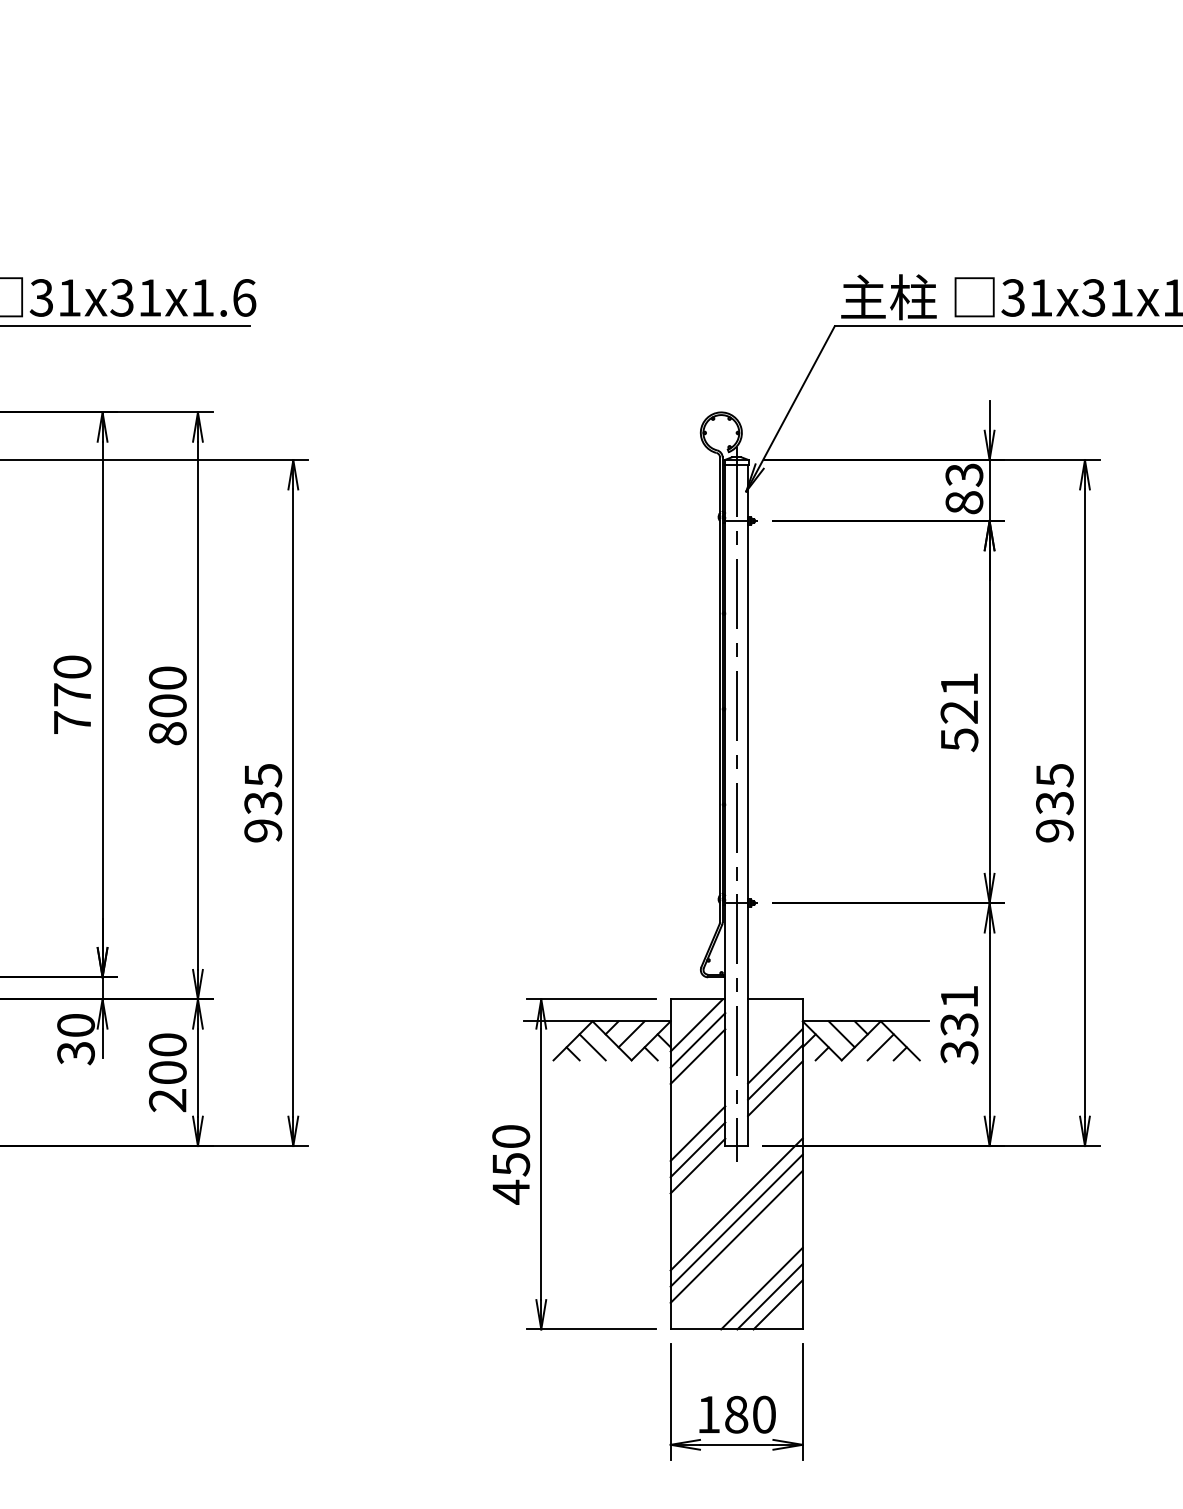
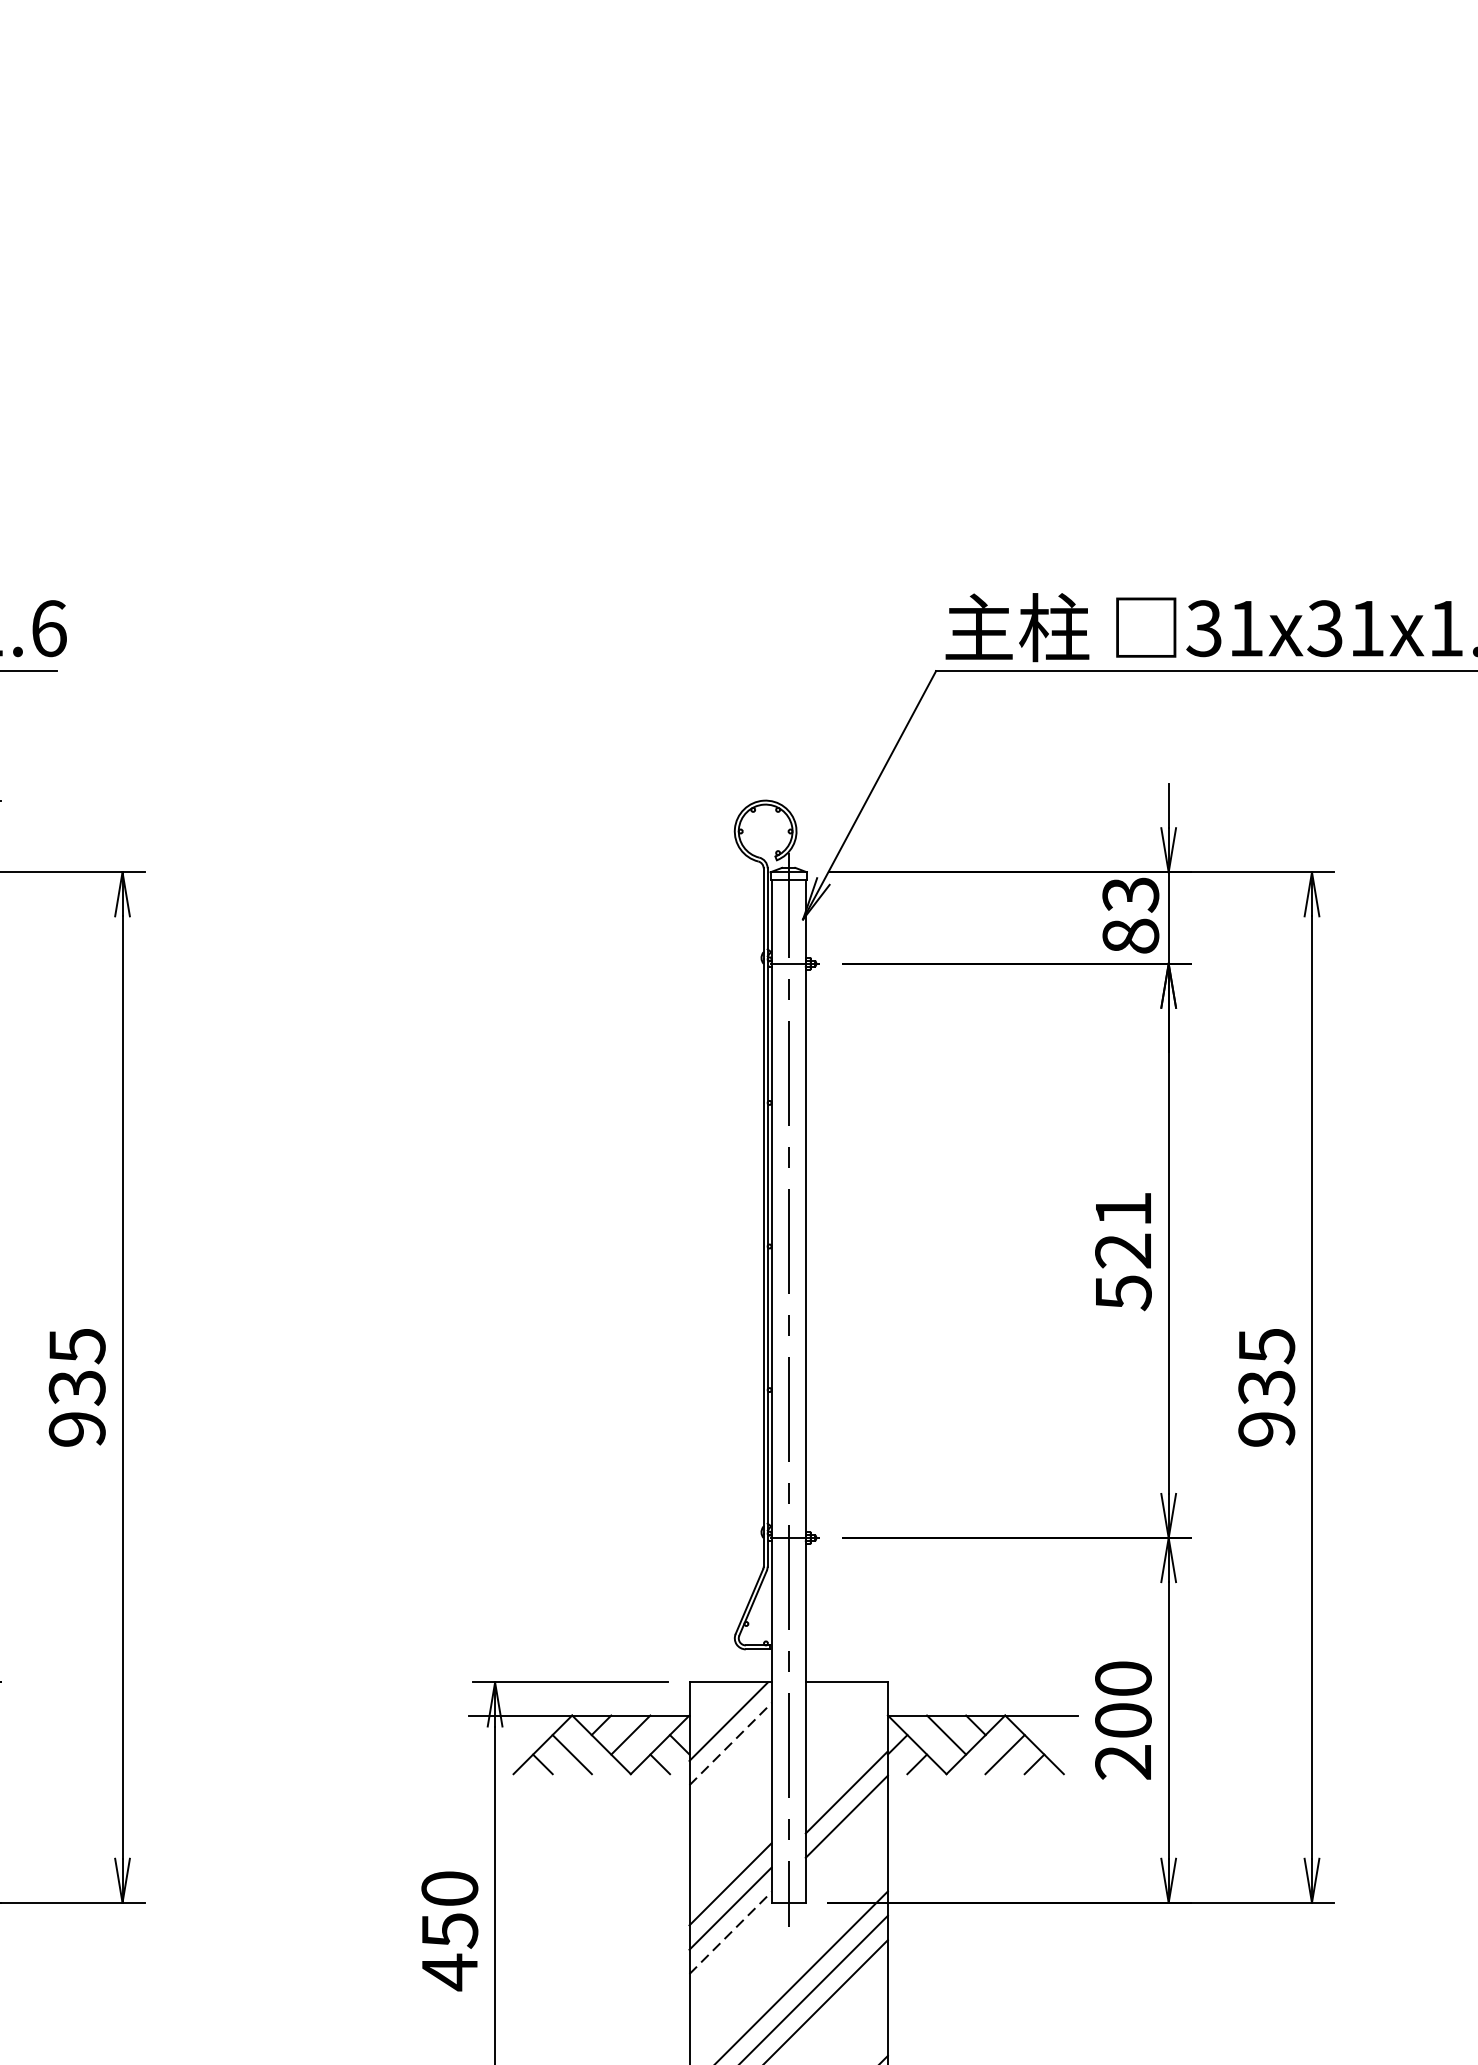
text: (959, 1024) -> (1123, 1720), 331 -> 200
line: (698, 1040) -> (731, 1744), solid -> dashed
line: (775, 1055) -> (846, 1766), removed
line: (697, 1056) -> (729, 1768), removed
line: (698, 1166) -> (731, 1933), solid -> dashed

